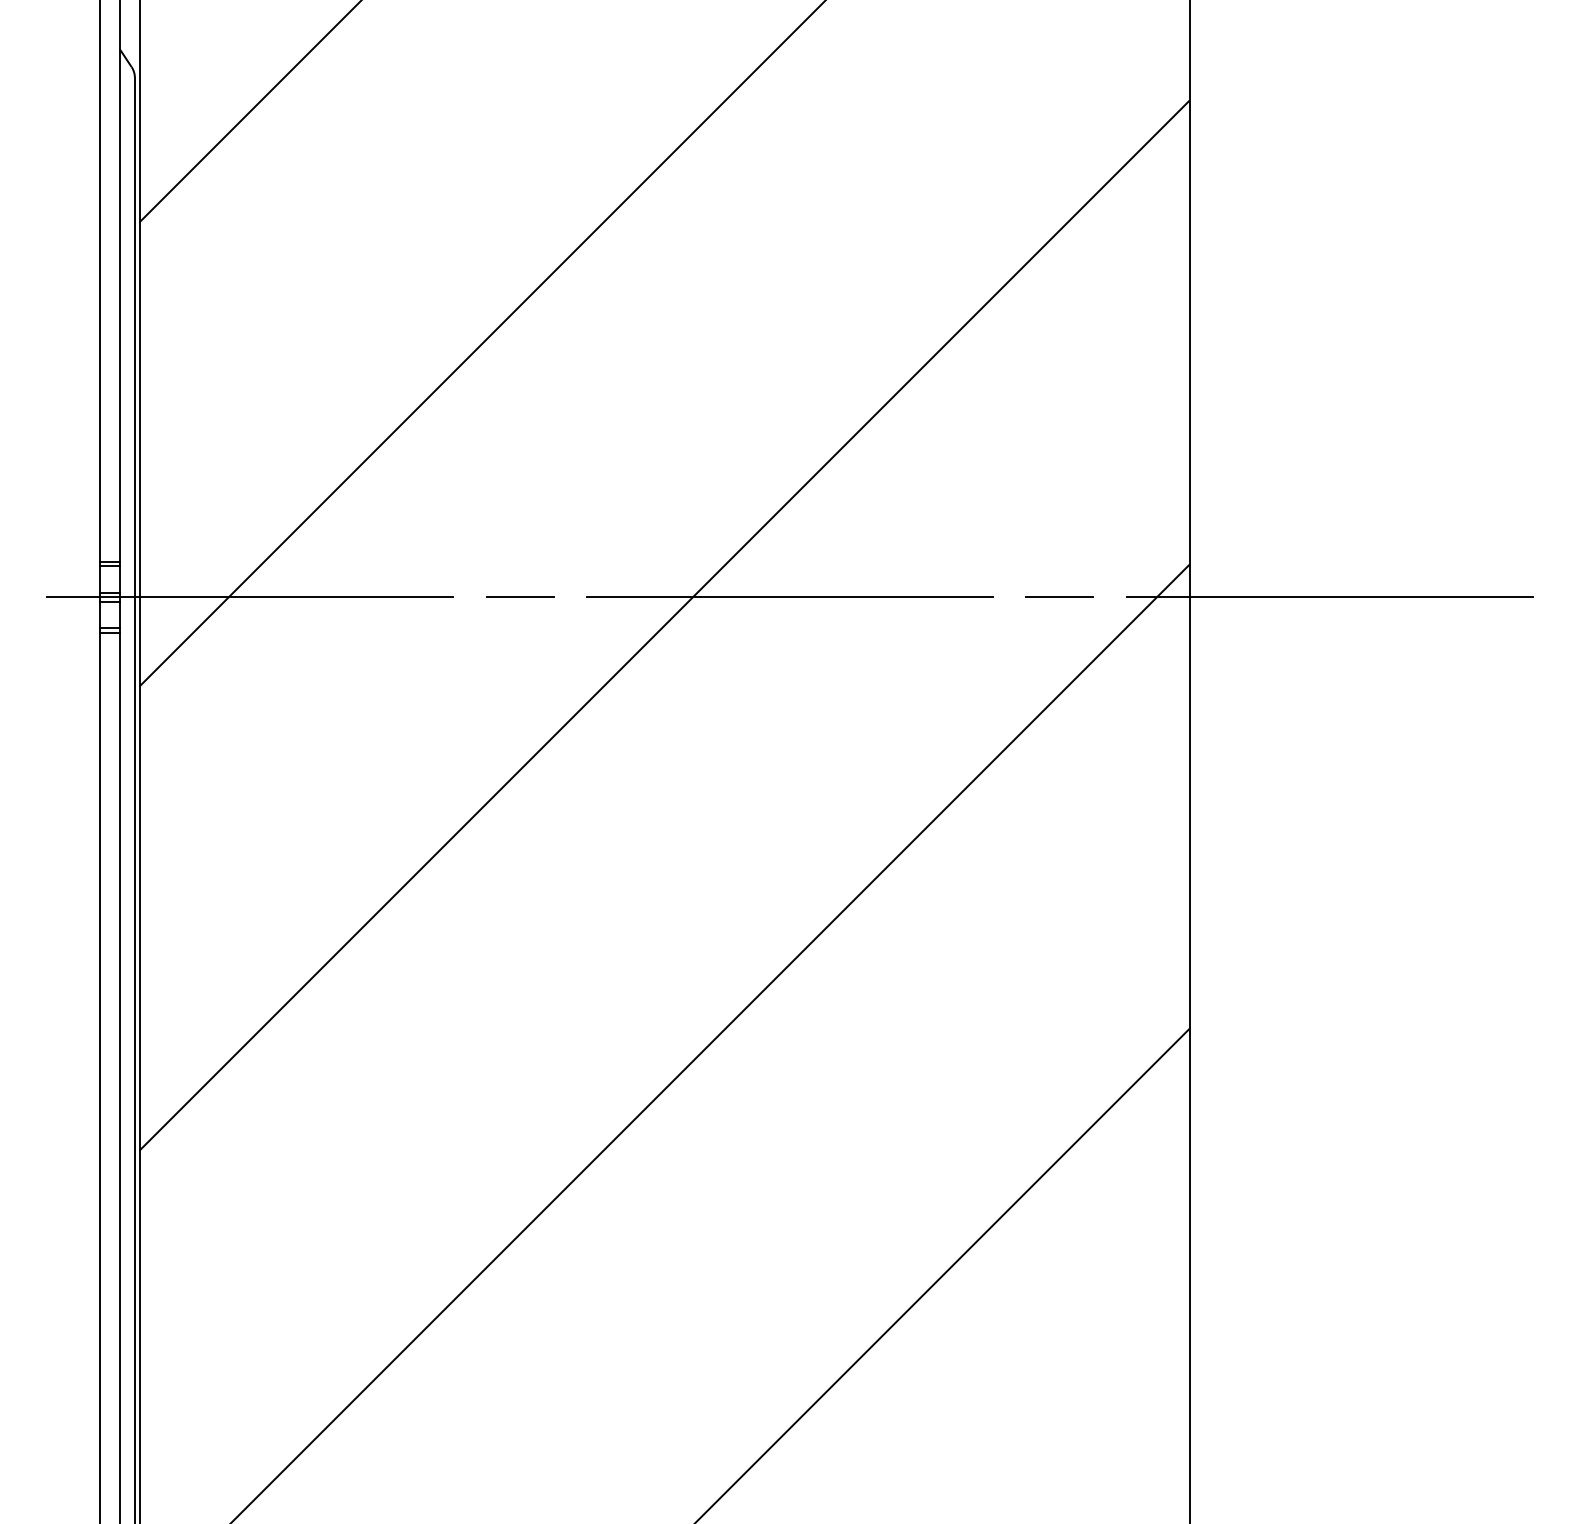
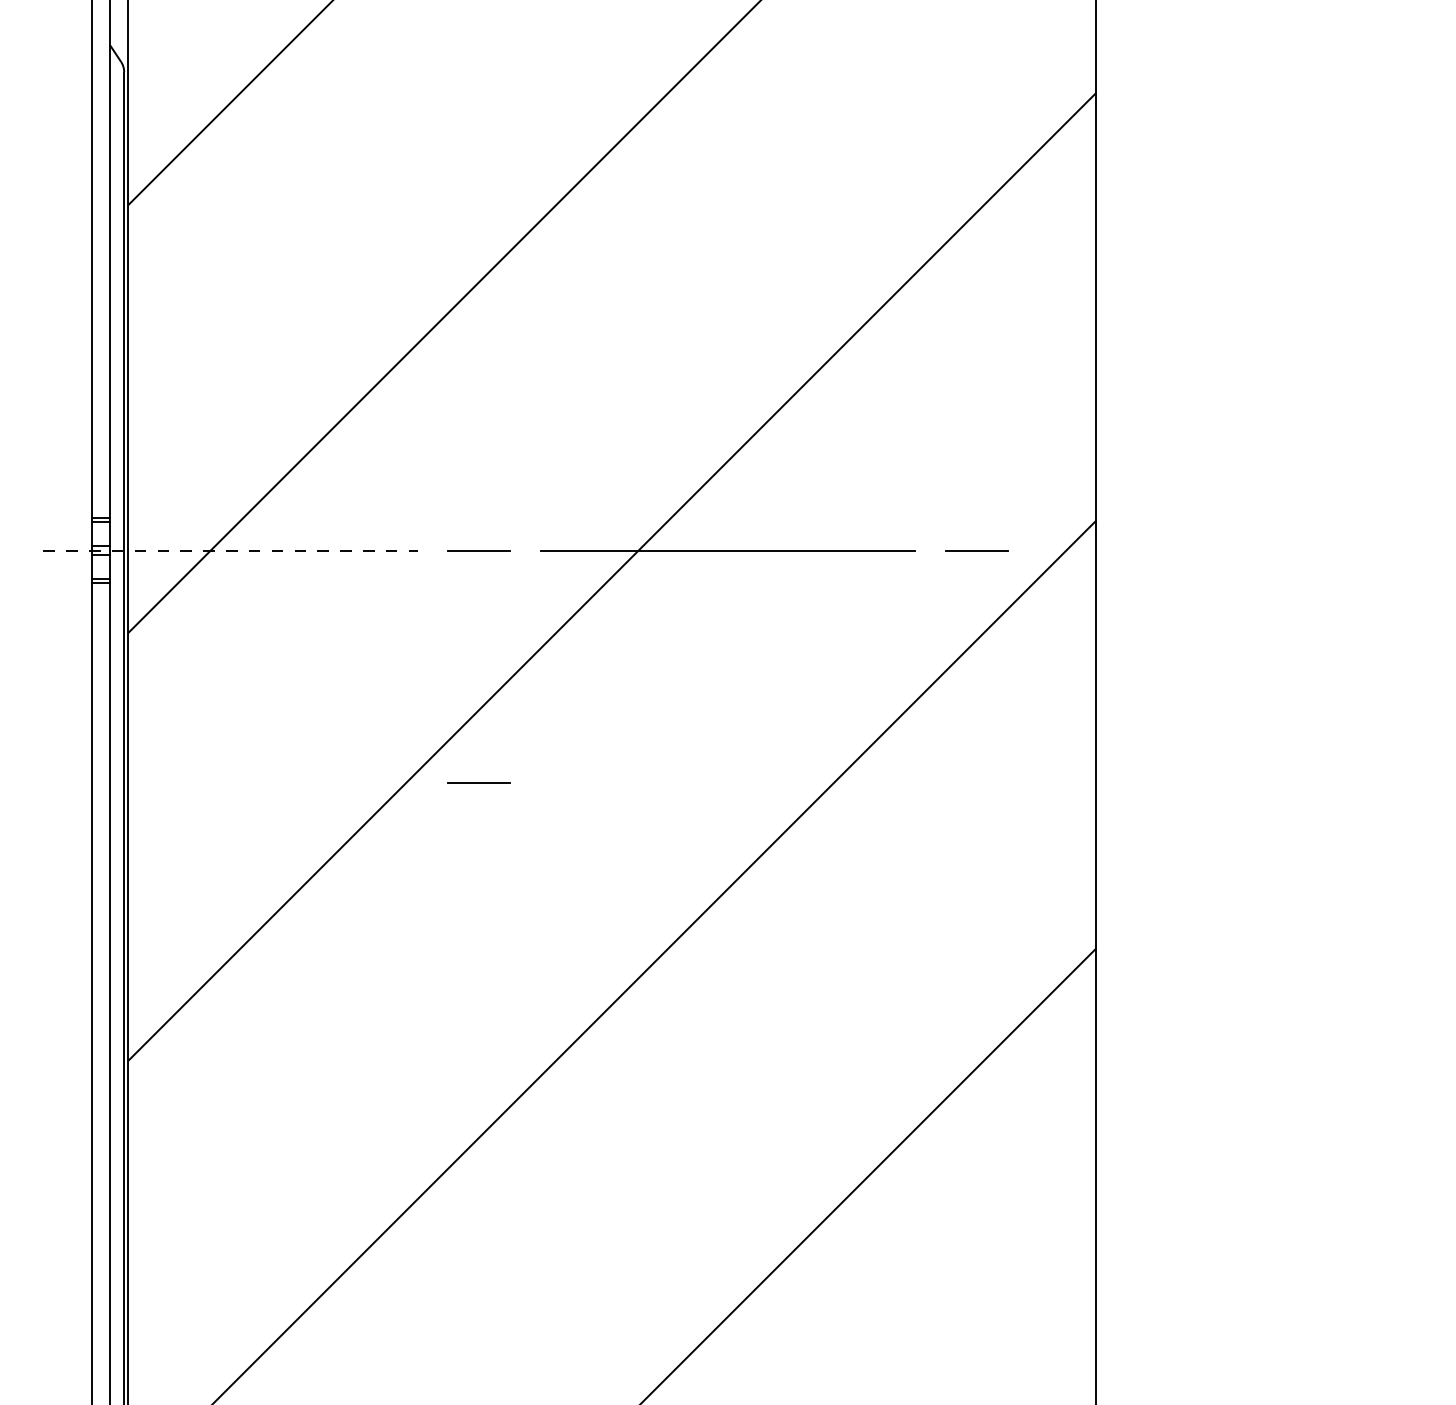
line: (250, 597) -> (230, 550), solid -> dashed
line: (1329, 597) -> (1225, 550), removed
line: (520, 848) -> (479, 782), added

